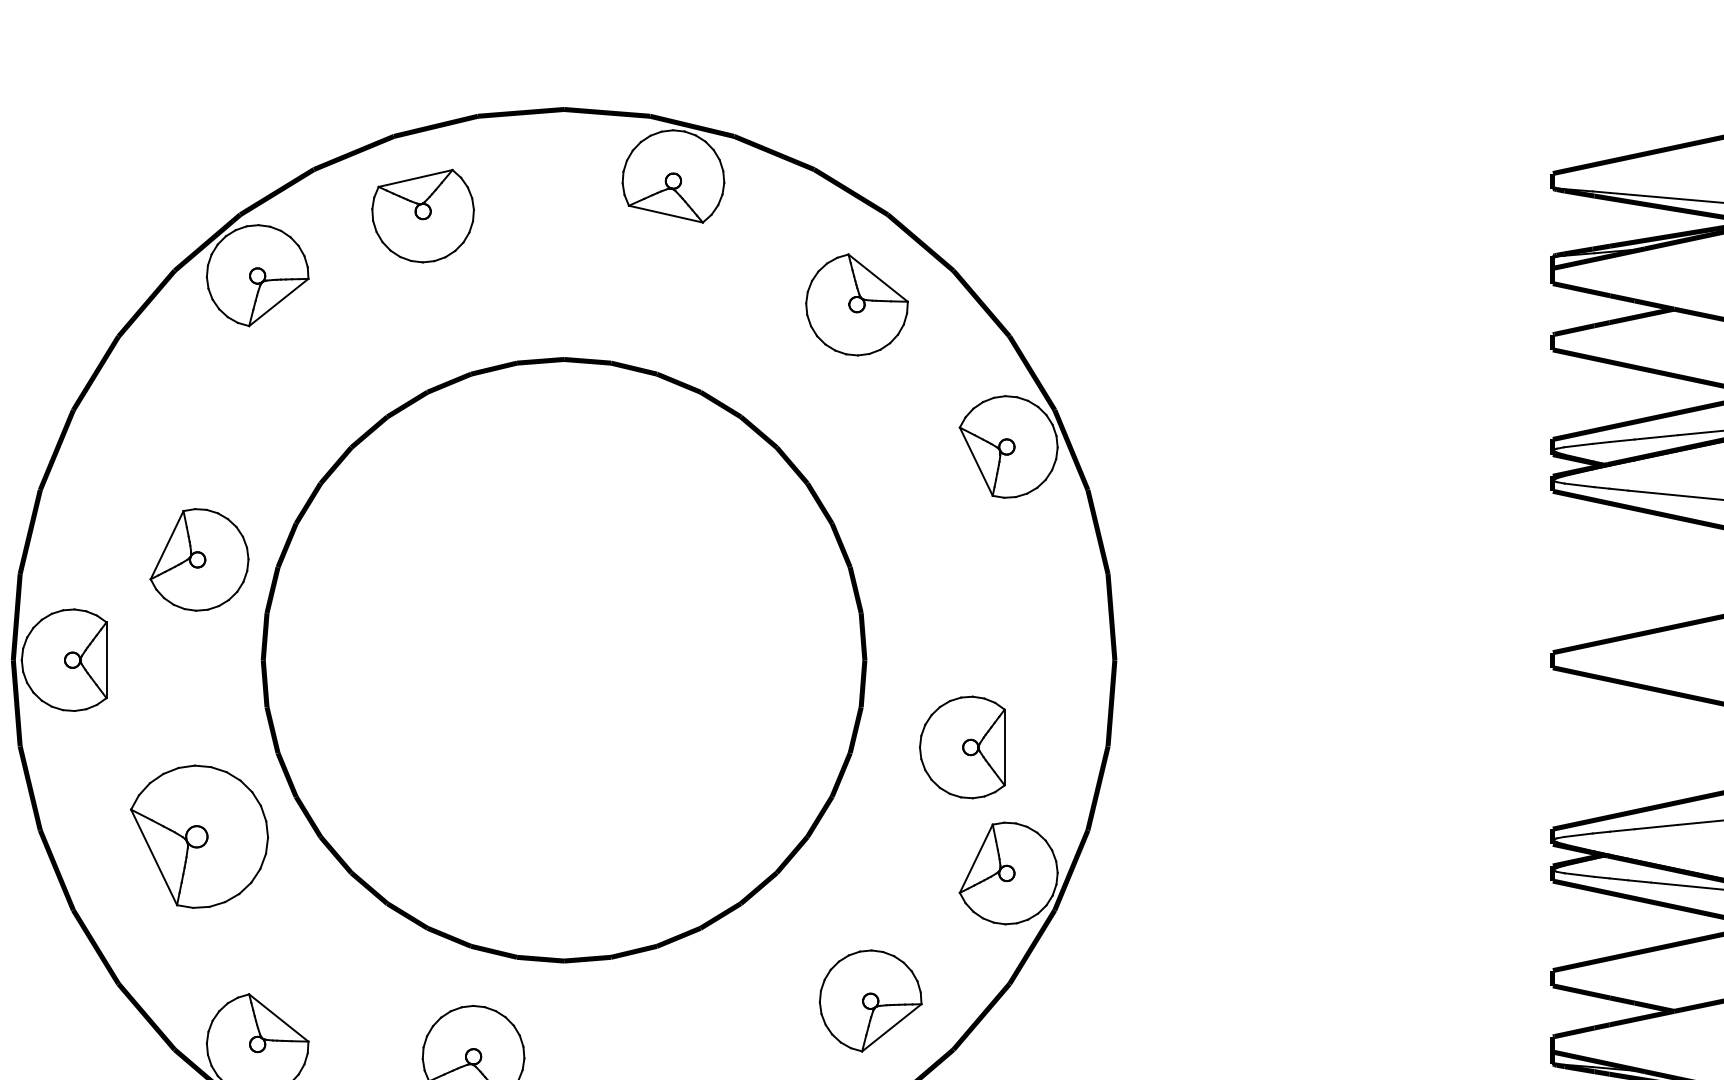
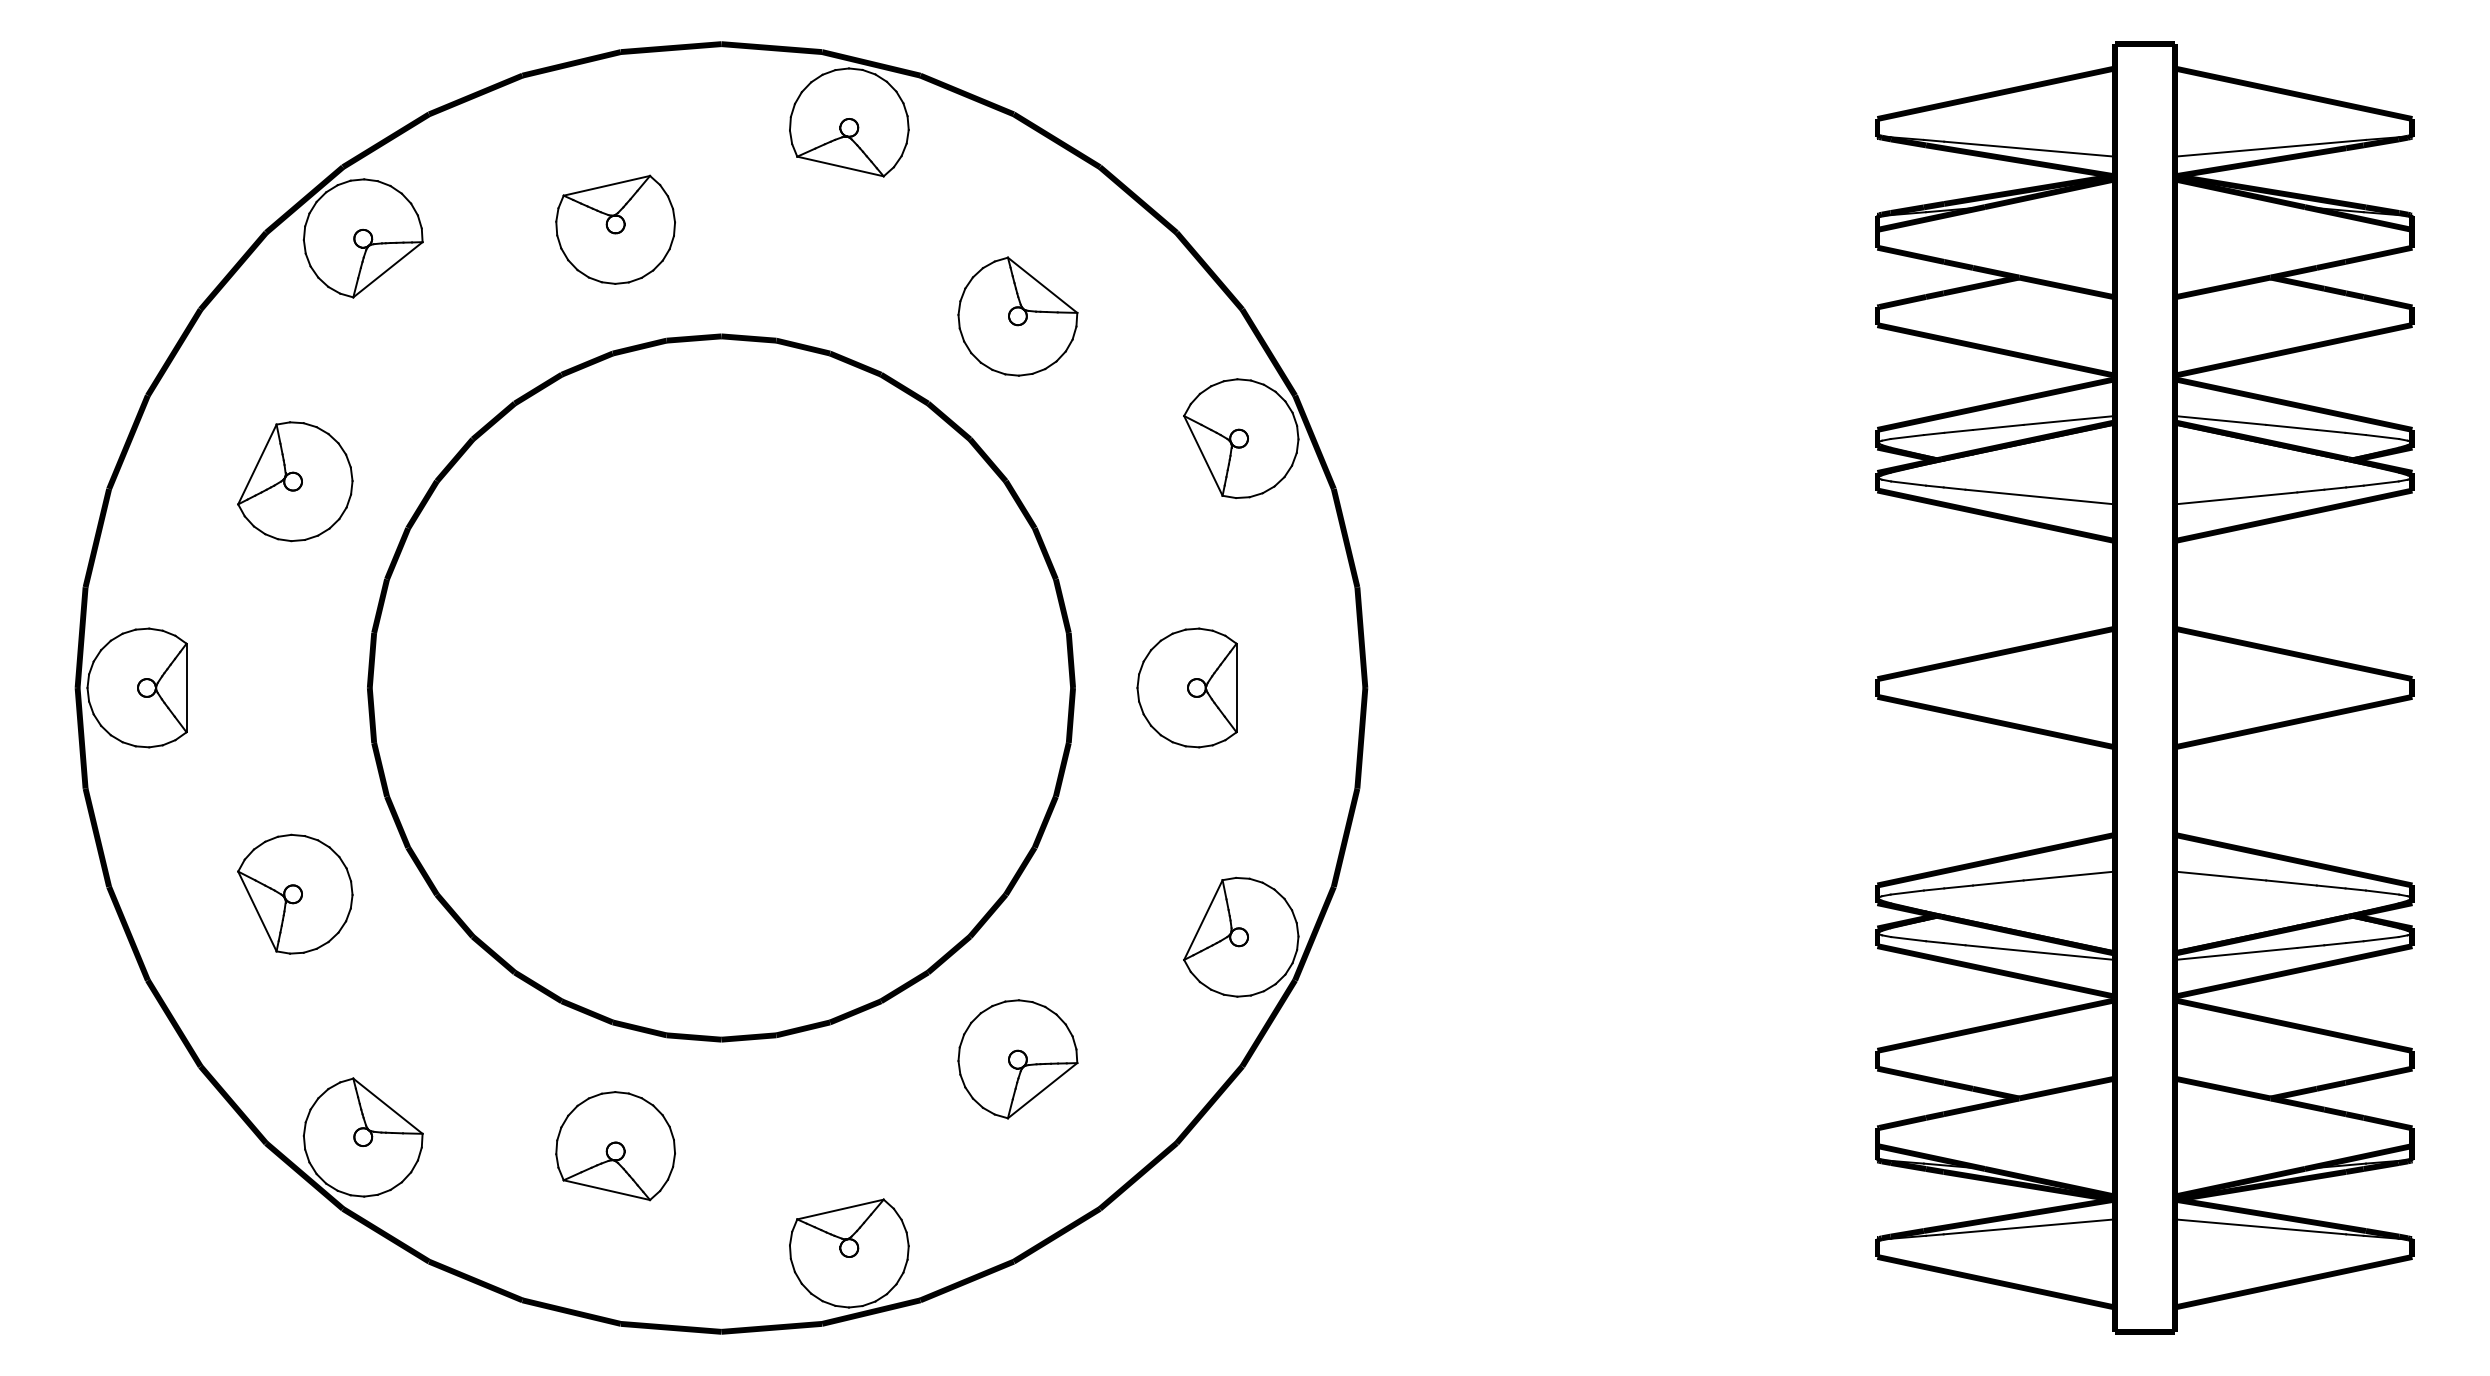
part: (422, 215) -> (615, 229), moved
part: (856, 304) -> (1017, 316), moved
part: (199, 559) -> (295, 481), moved
part: (961, 747) -> (1186, 687), moved
part: (199, 836) -> (295, 893), size x0.71
part: (870, 1001) -> (1017, 1059), moved

